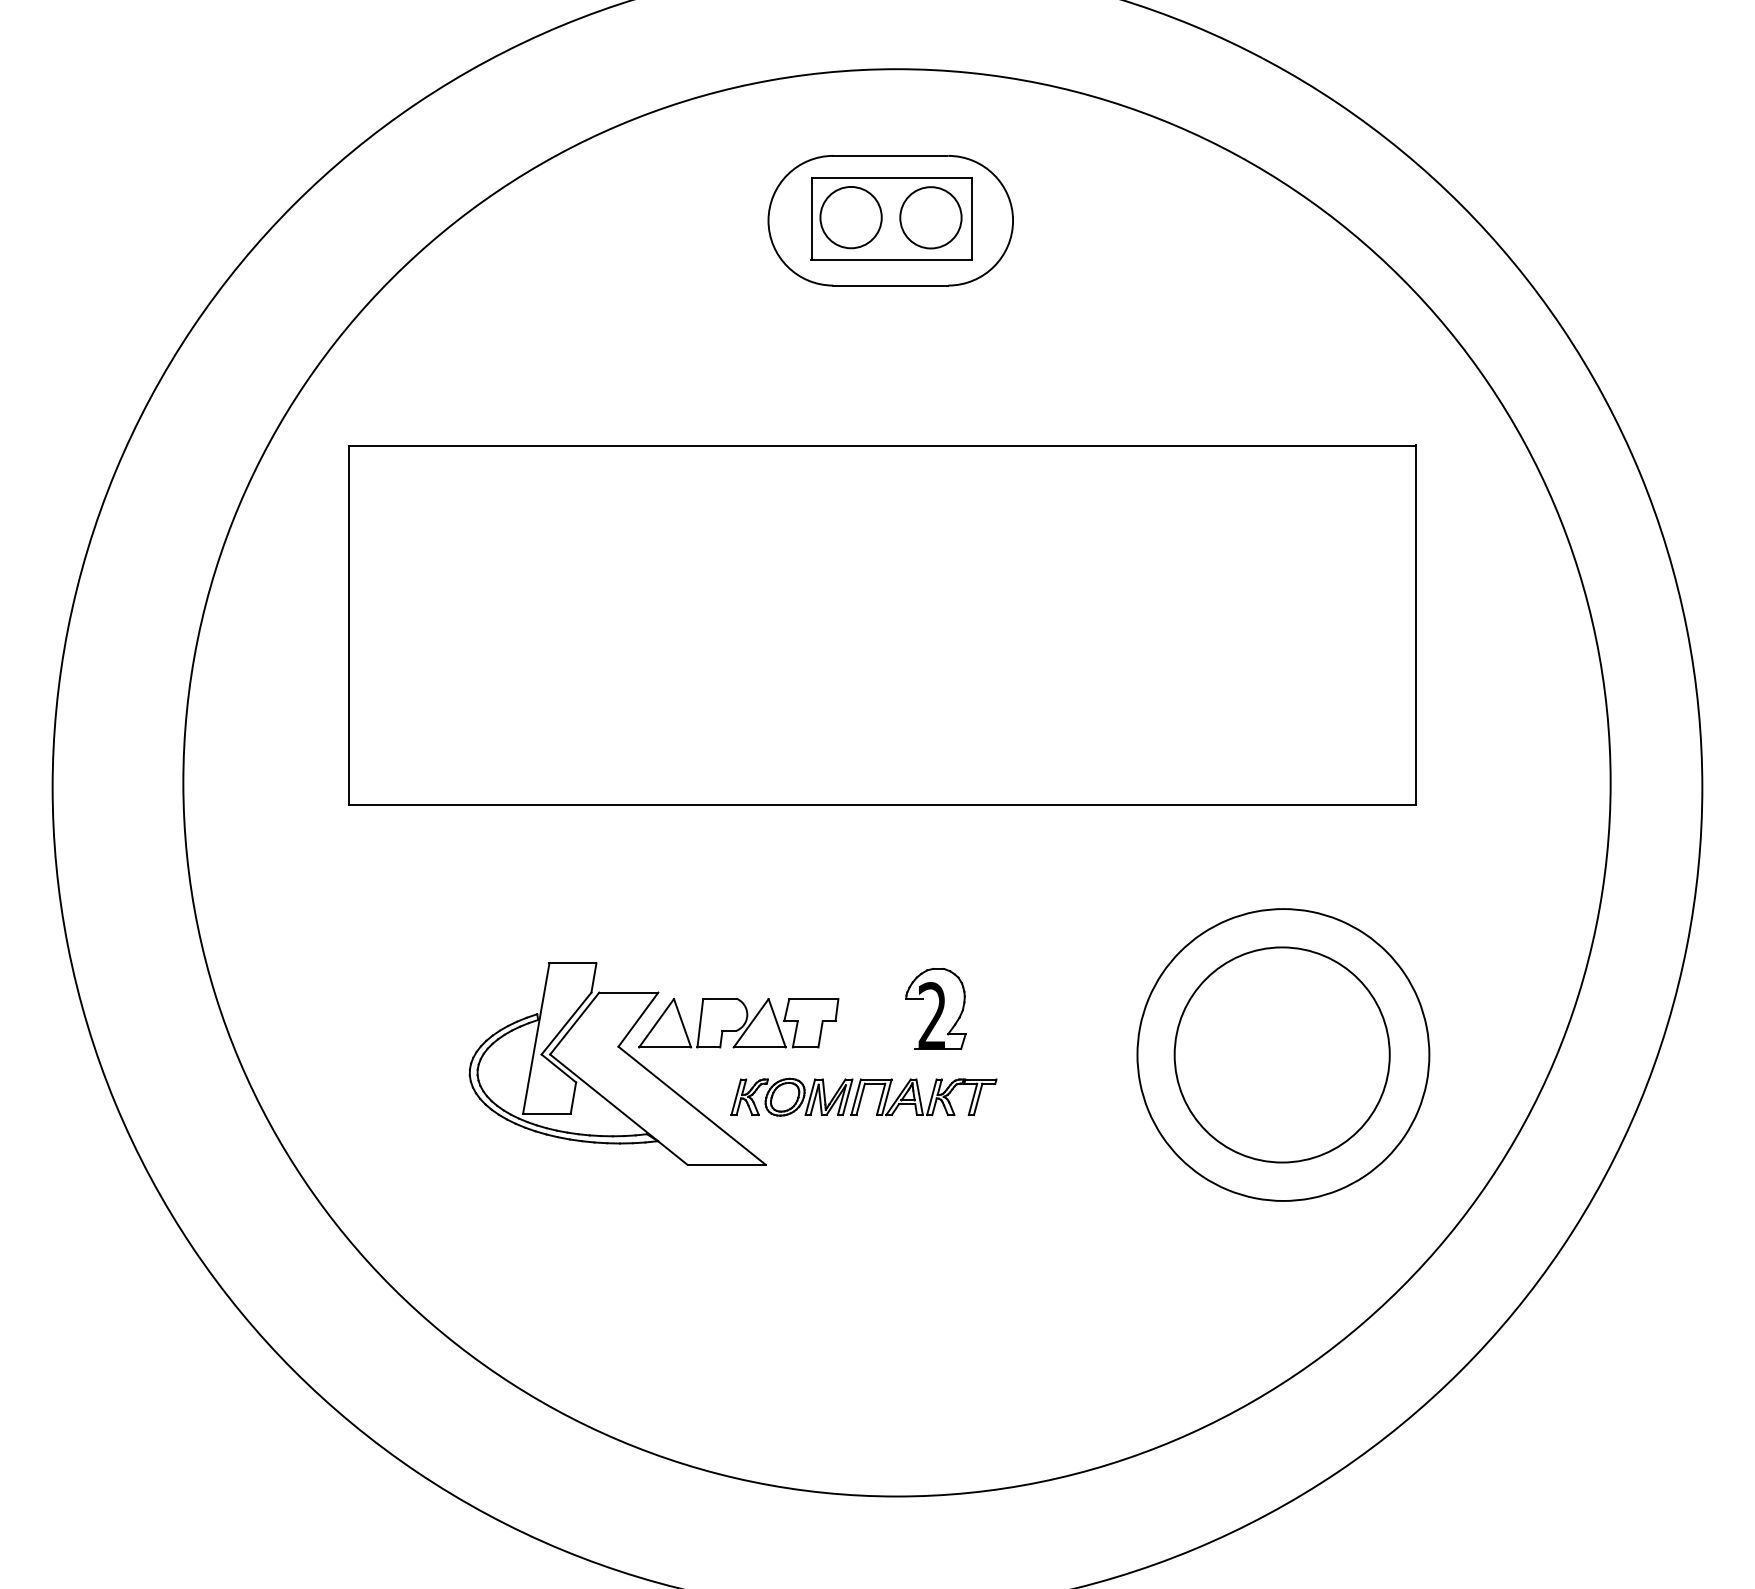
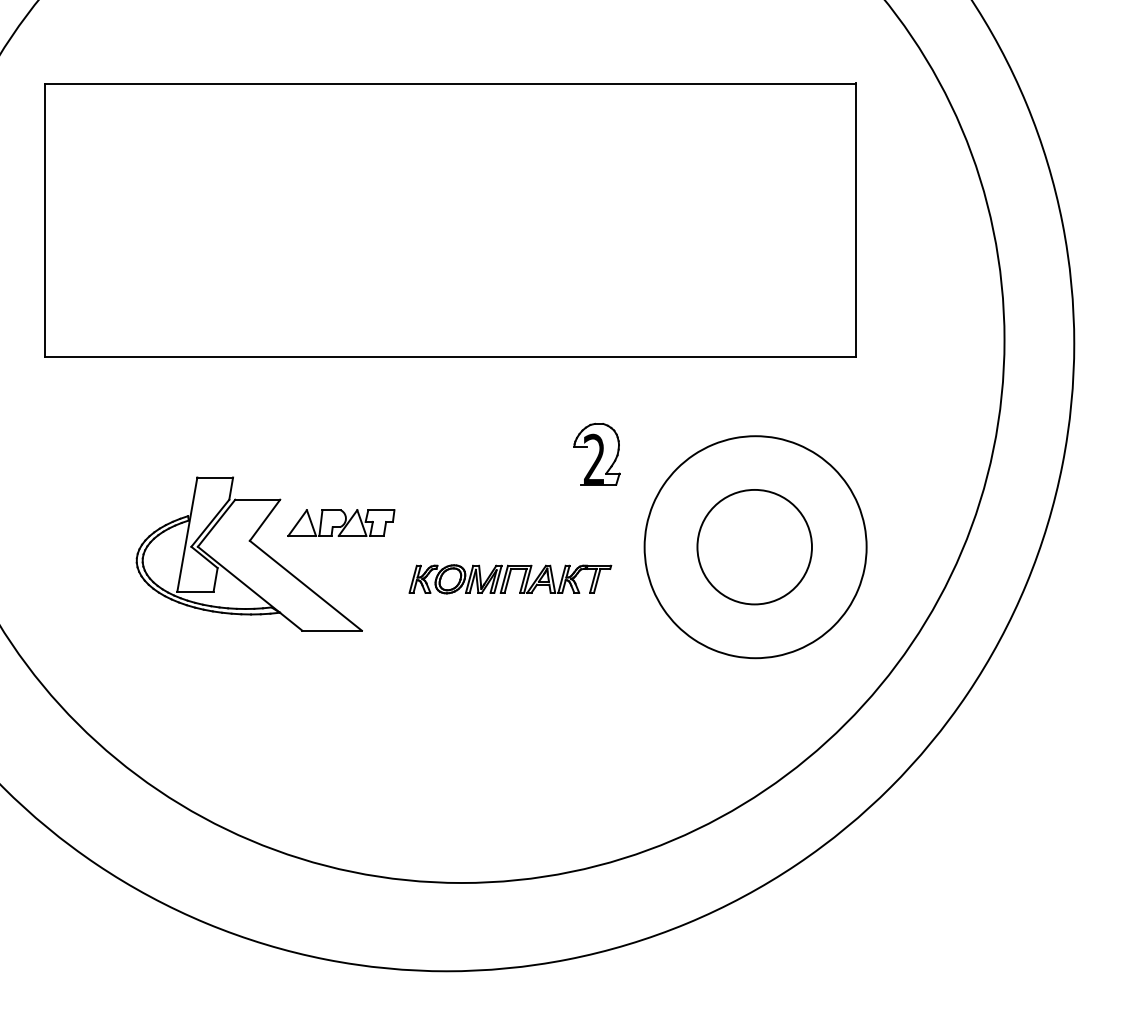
part: (935, 1008) -> (596, 454), moved
part: (738, 1023) -> (341, 523), size x0.7
circle: (1281, 1054) -> (754, 546), size x0.7
part: (863, 1096) -> (510, 578), moved

